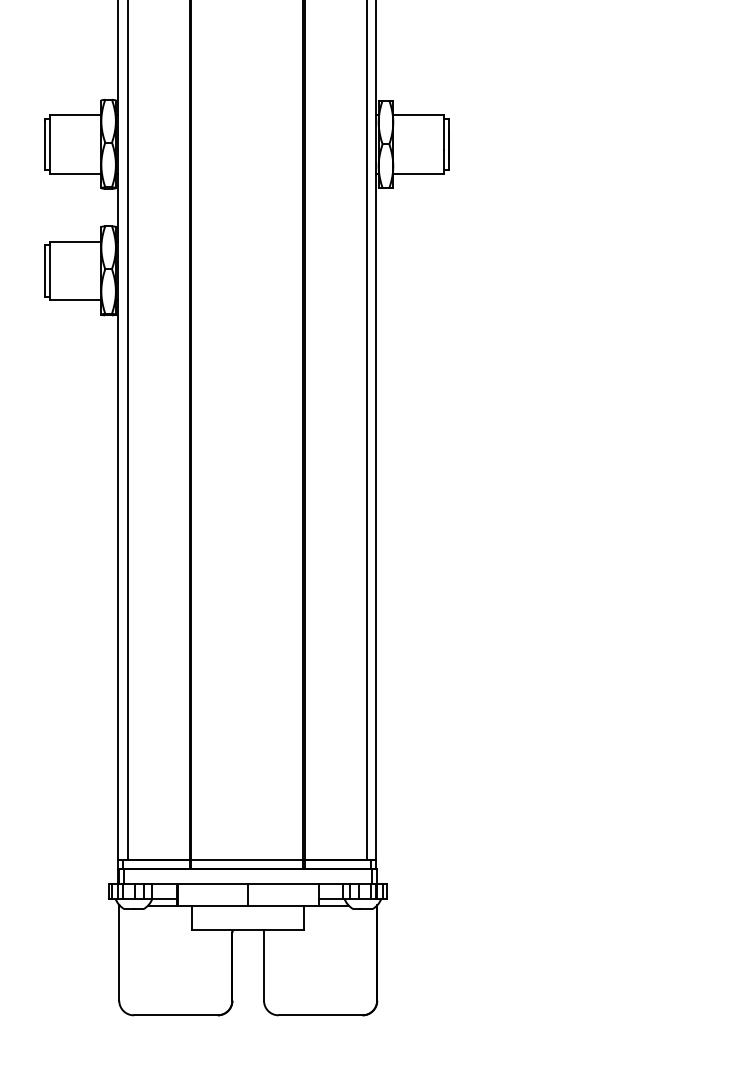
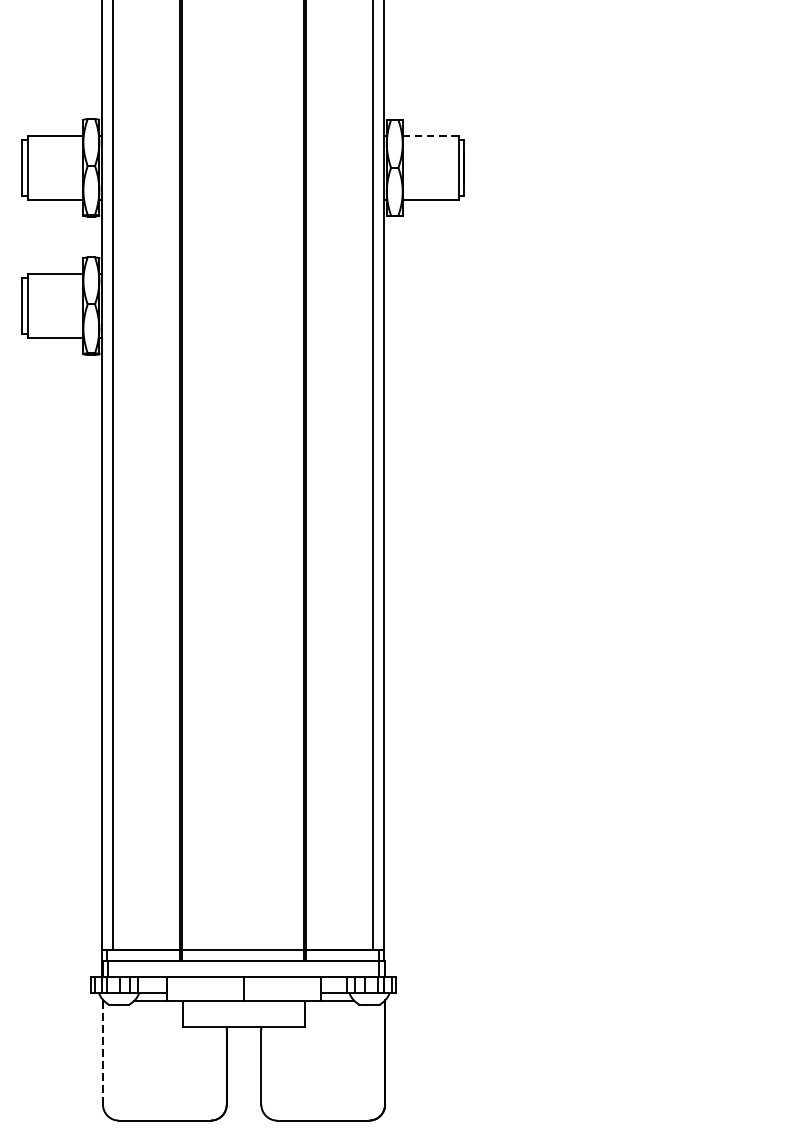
line: (418, 115) -> (430, 136), solid -> dashed
line: (119, 953) -> (103, 1052), solid -> dashed

